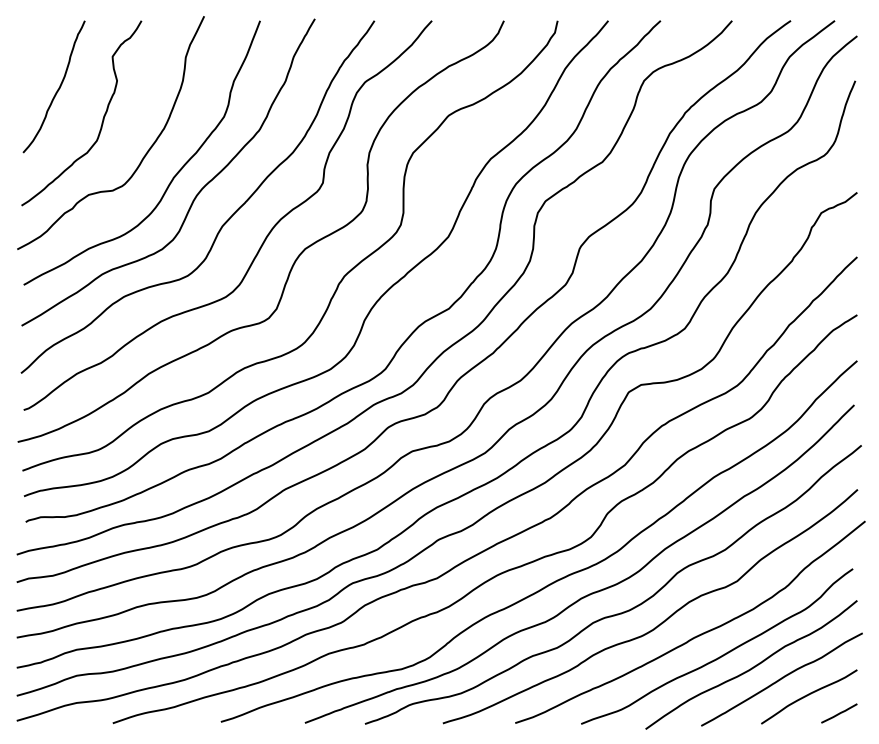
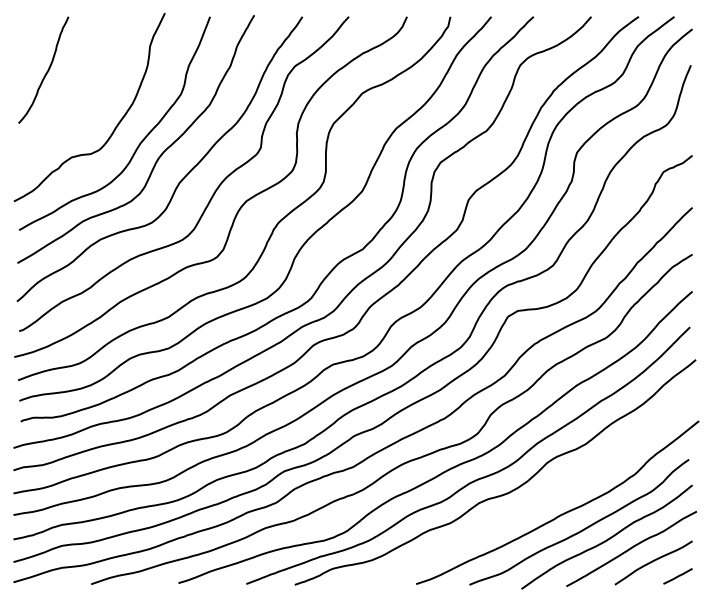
curve: (102, 118) -> (82, 95), removed
curve: (663, 620) -> (535, 501), removed

